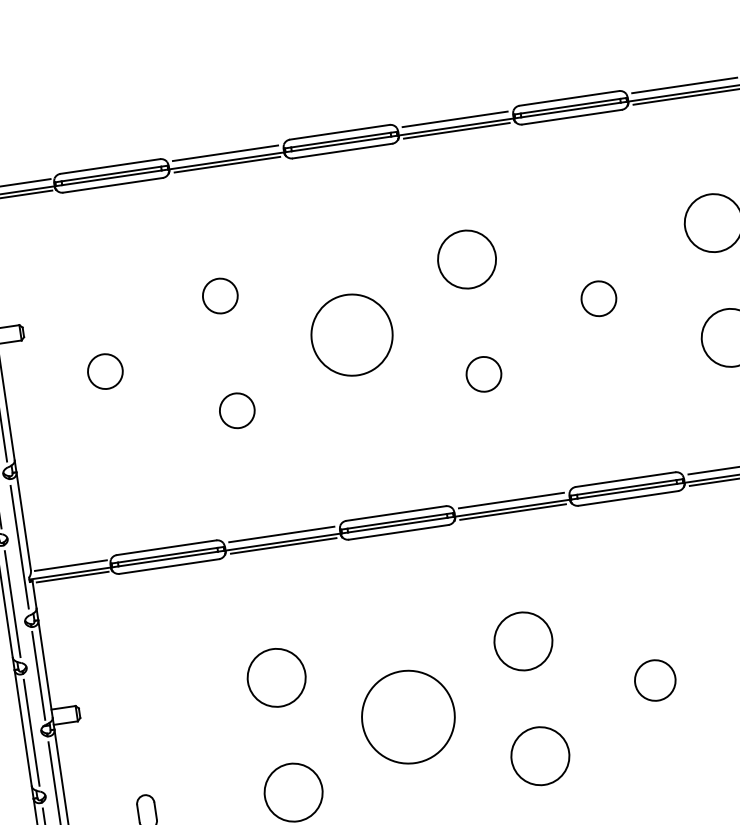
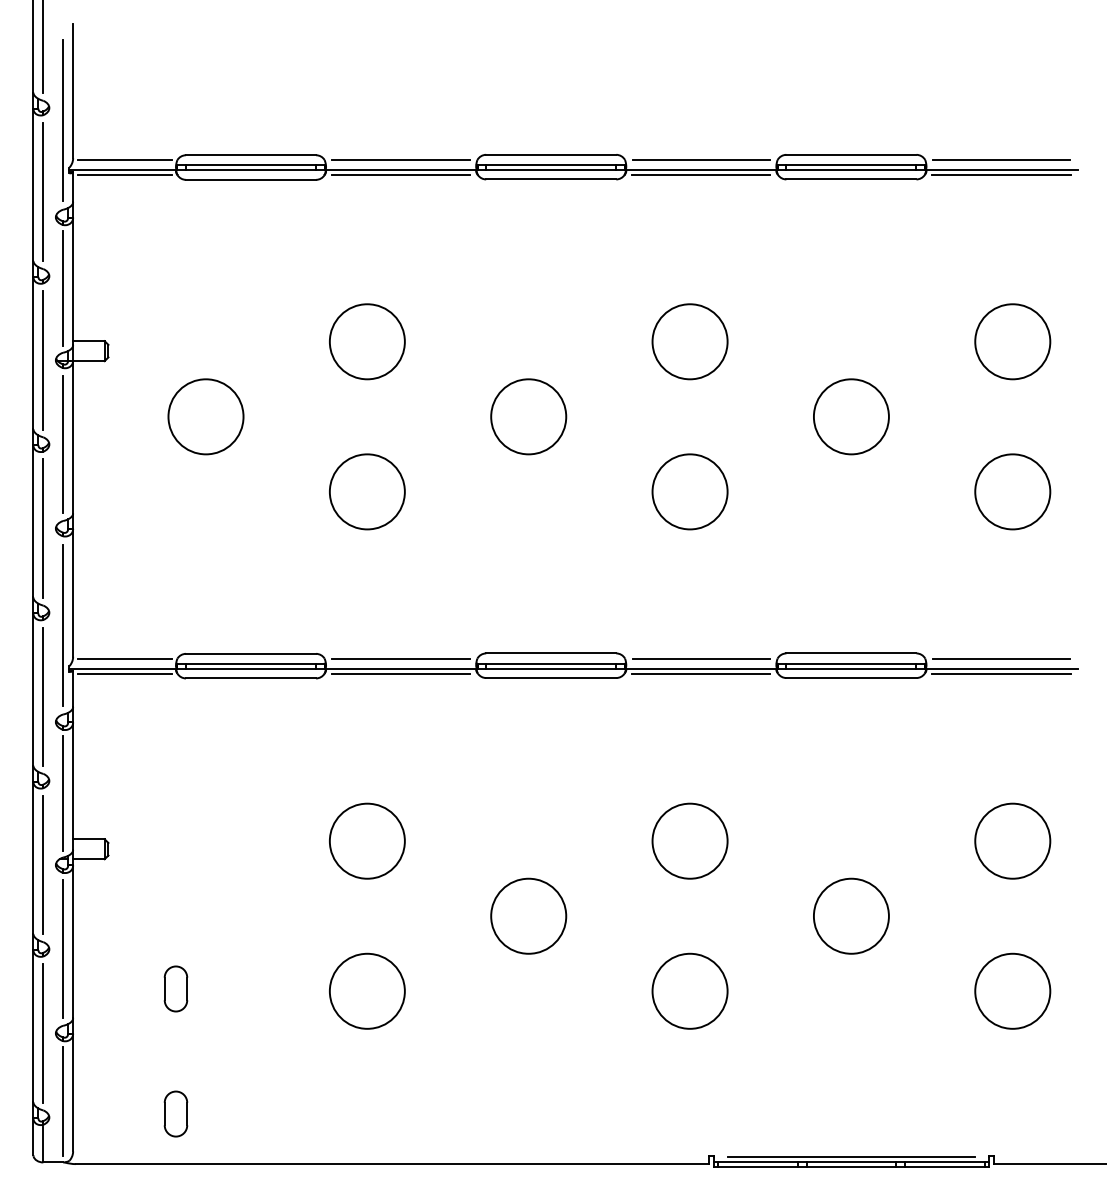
circle: (220, 295) -> (367, 341), size x1.67
circle: (598, 298) -> (851, 416), size x1.67
circle: (351, 334) -> (528, 416), size x0.71
circle: (104, 371) -> (205, 416), size x1.67
circle: (483, 374) -> (689, 491), size x1.67
circle: (237, 410) -> (367, 491), size x1.67
circle: (655, 680) -> (851, 915), size x1.43
circle: (408, 716) -> (528, 915), size x0.62

